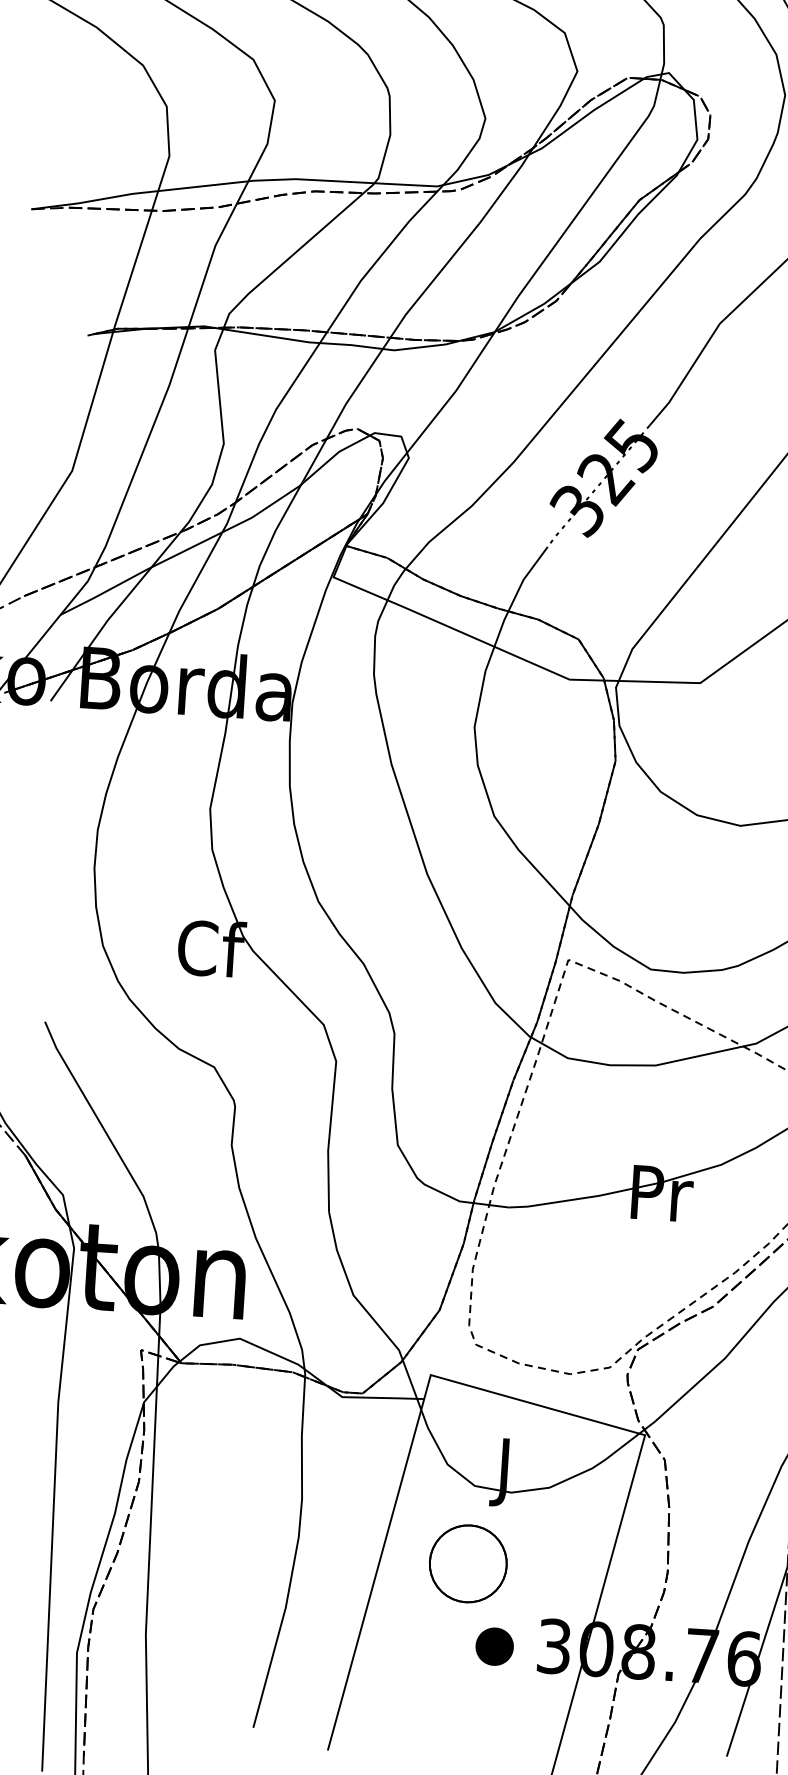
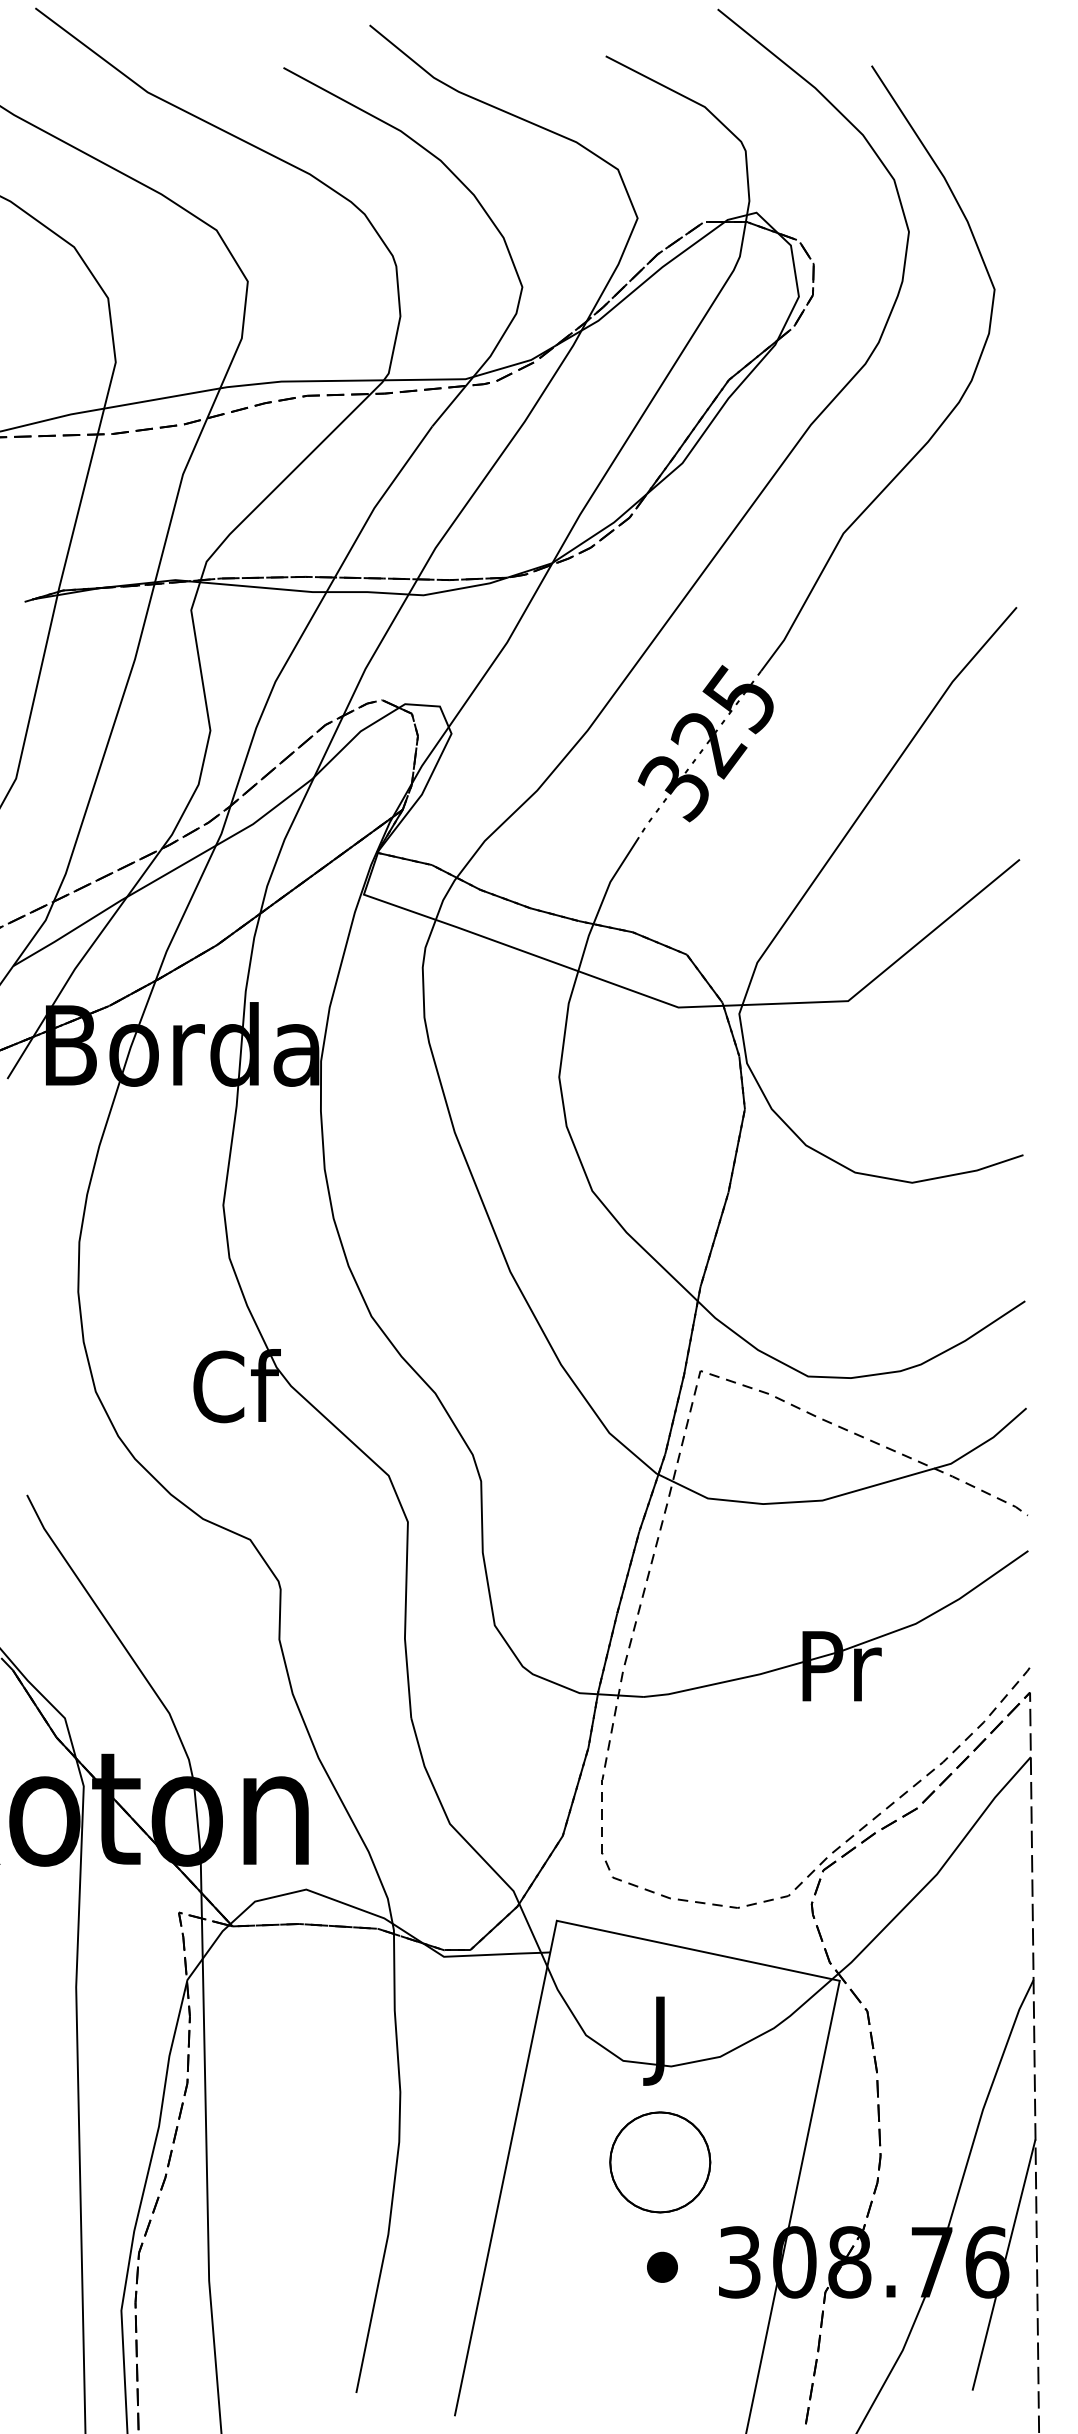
part: (468, 1563) -> (660, 2162), moved
part: (494, 1645) -> (662, 2266), size x0.62

